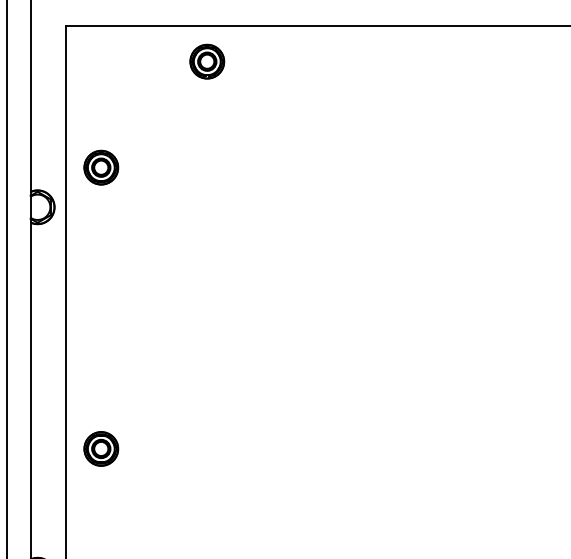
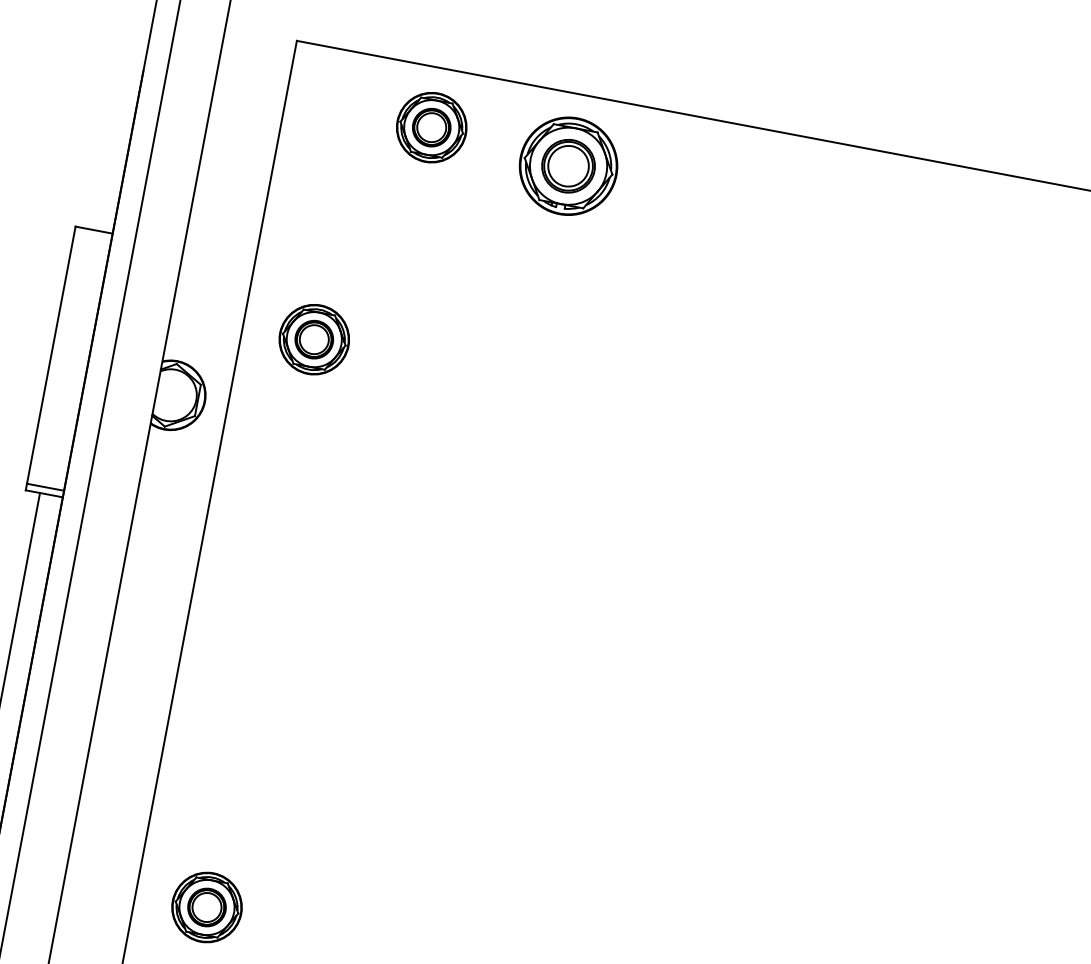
part: (138, 55) -> (432, 127), added
part: (207, 61) -> (569, 165), size x1.4

